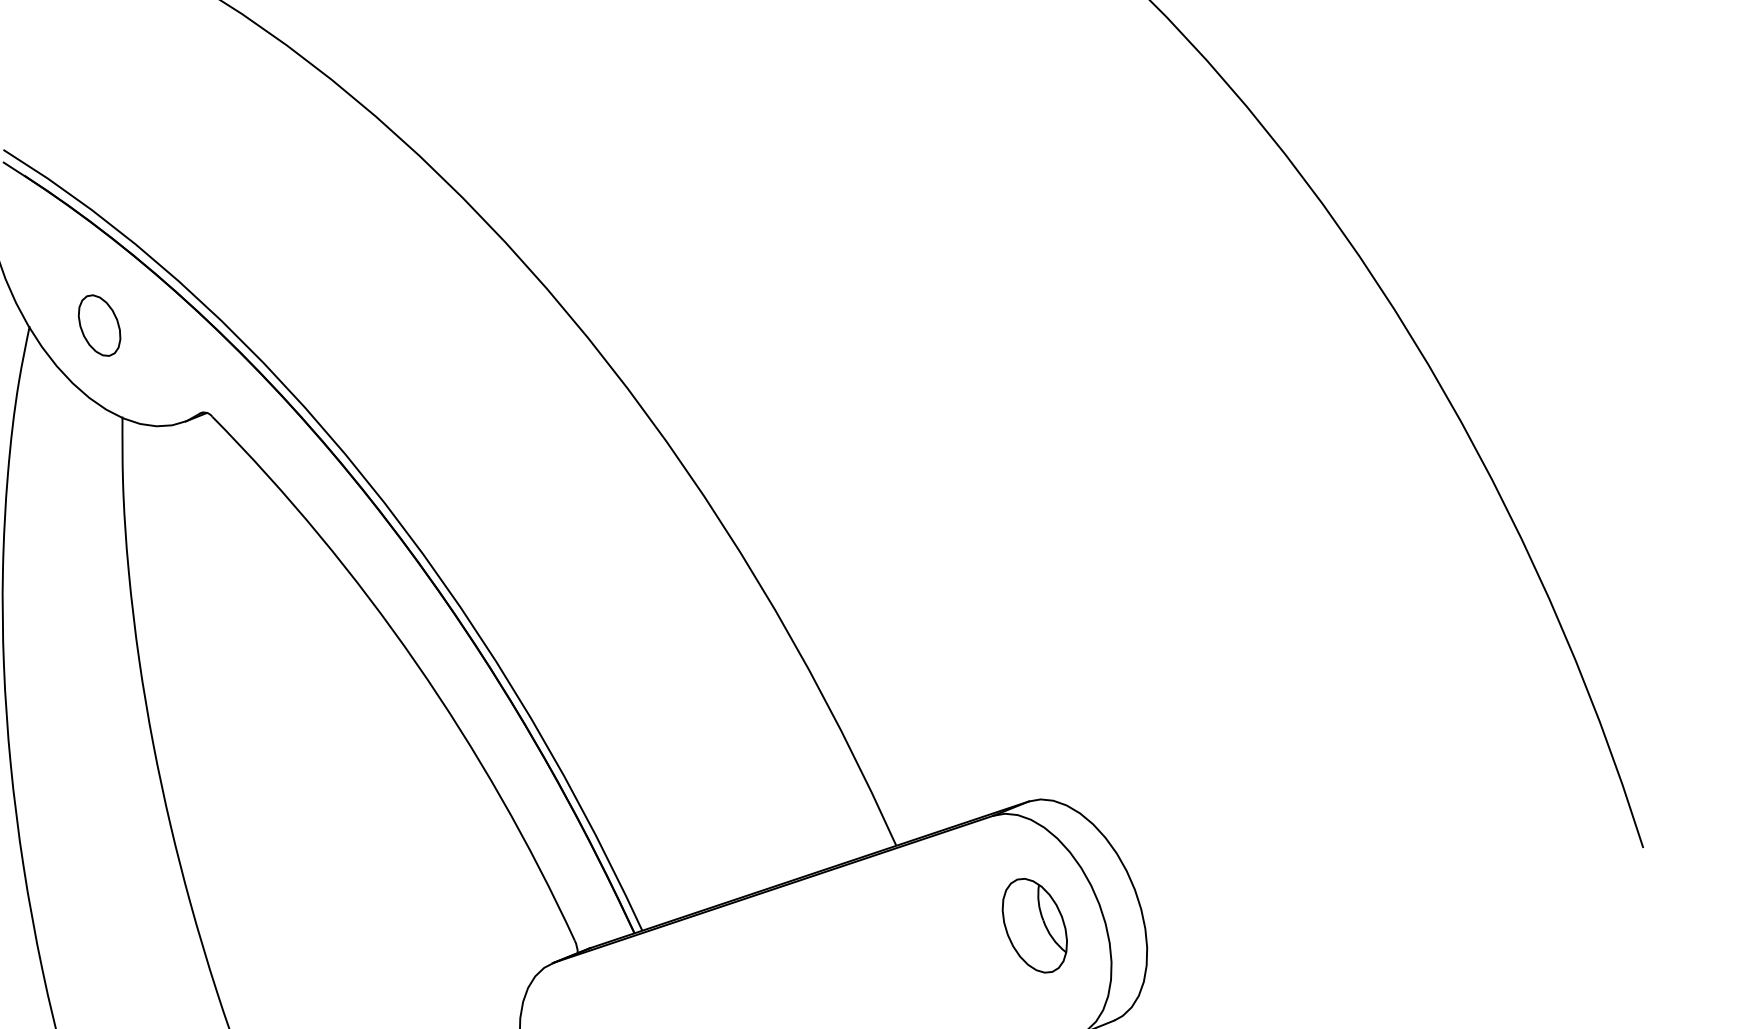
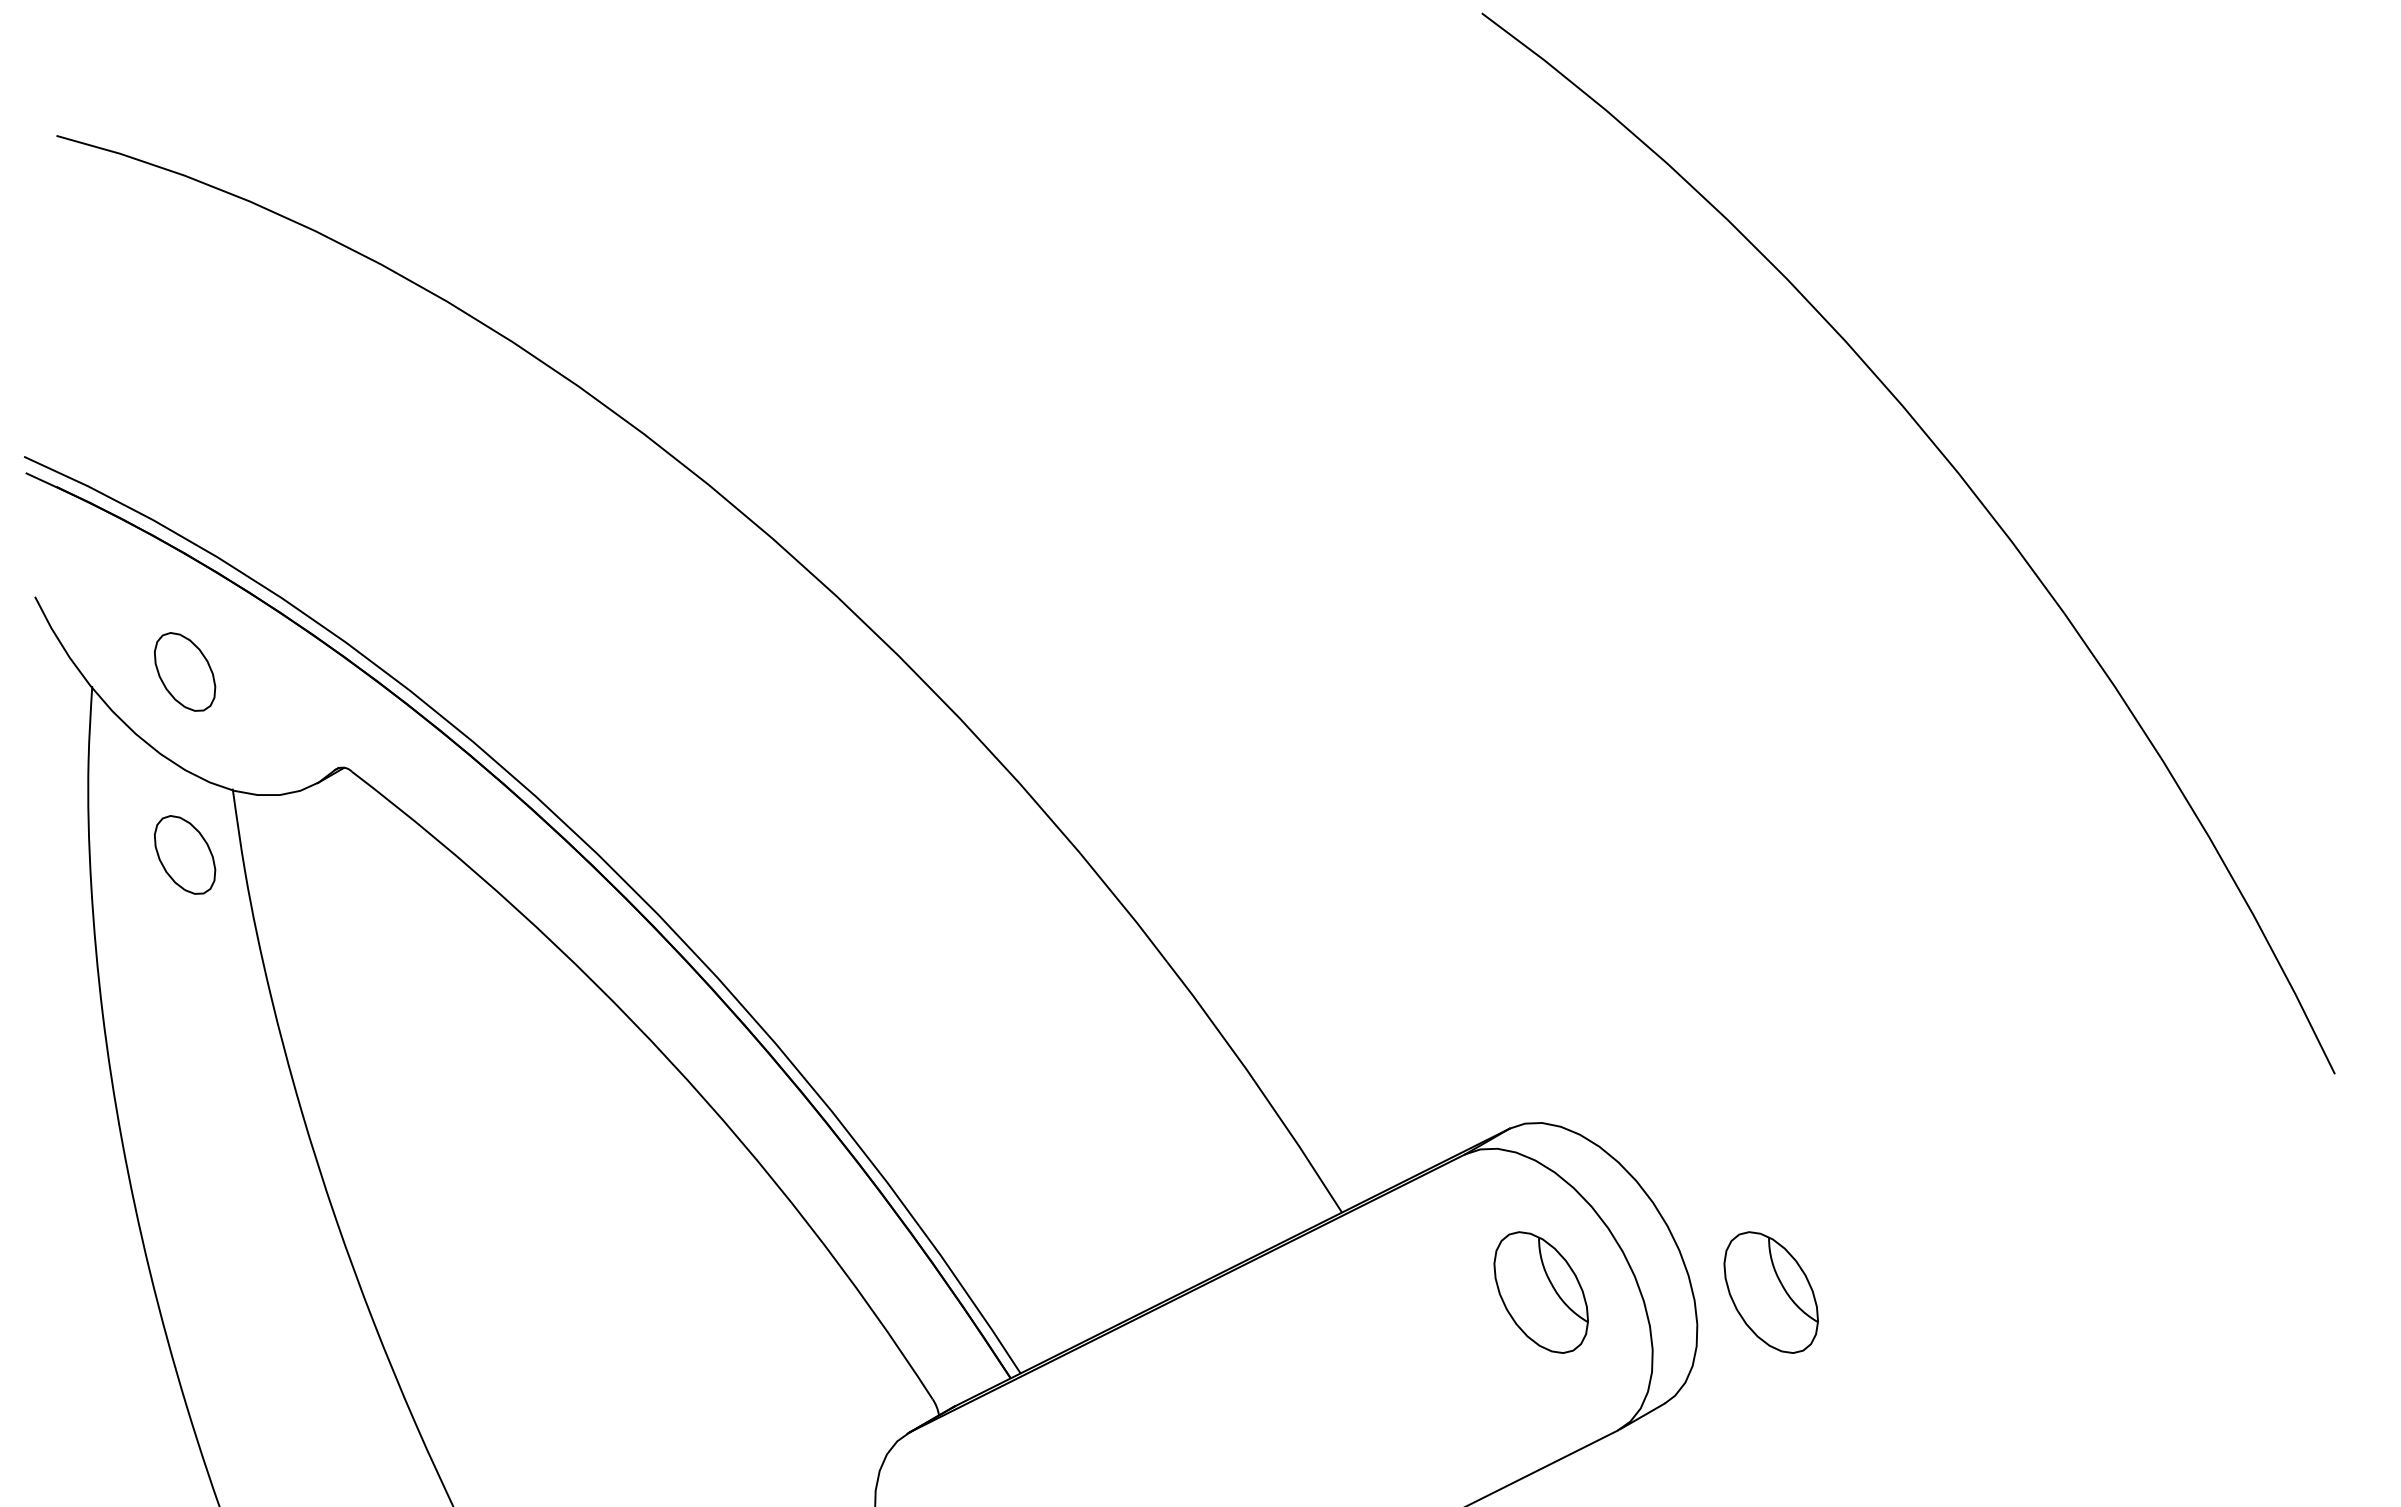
part: (80, 460) -> (185, 854), added
part: (1203, 949) -> (1770, 1292), added

